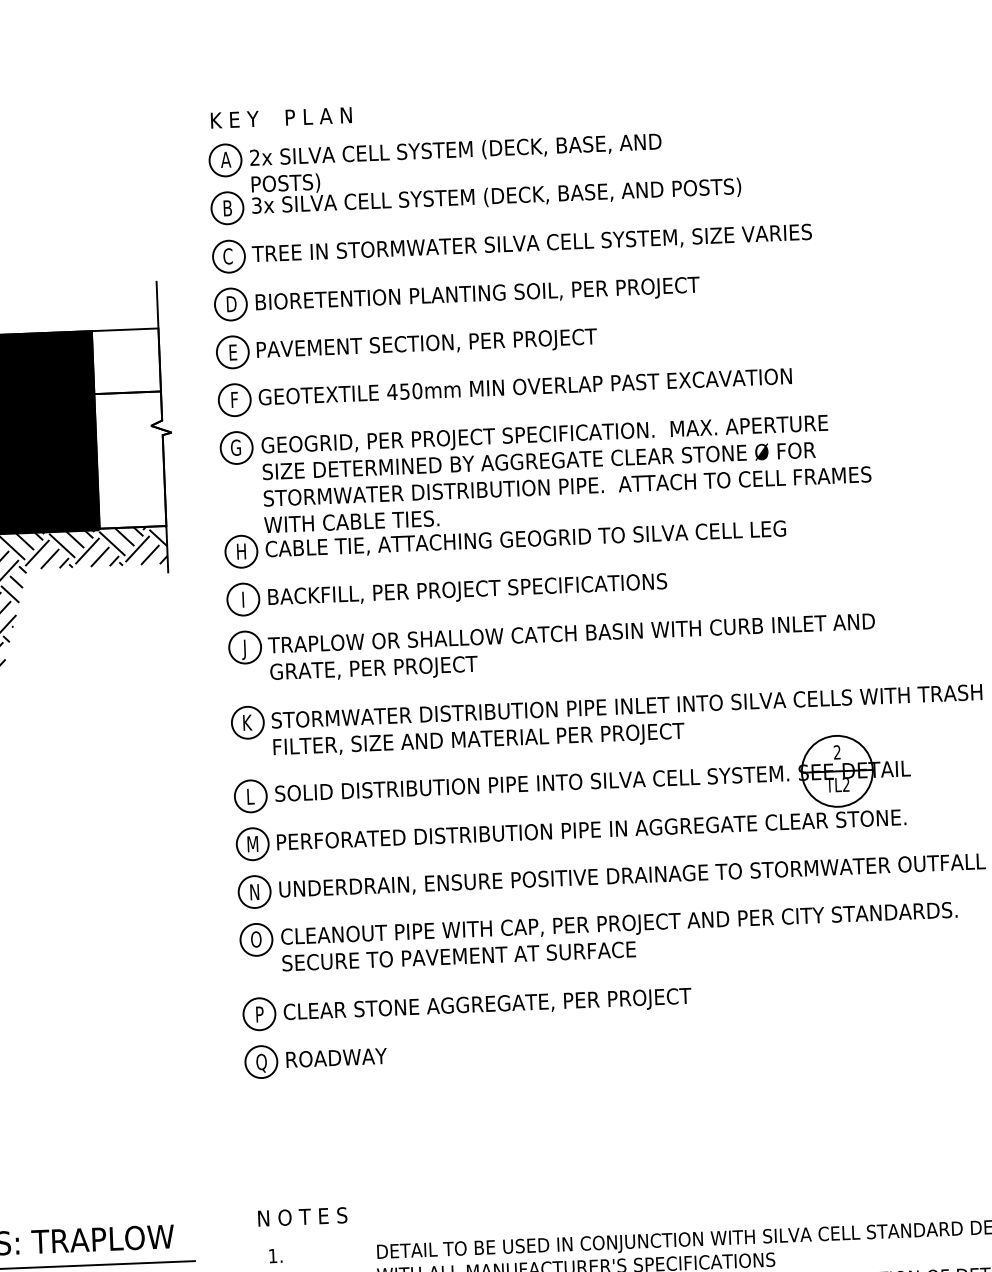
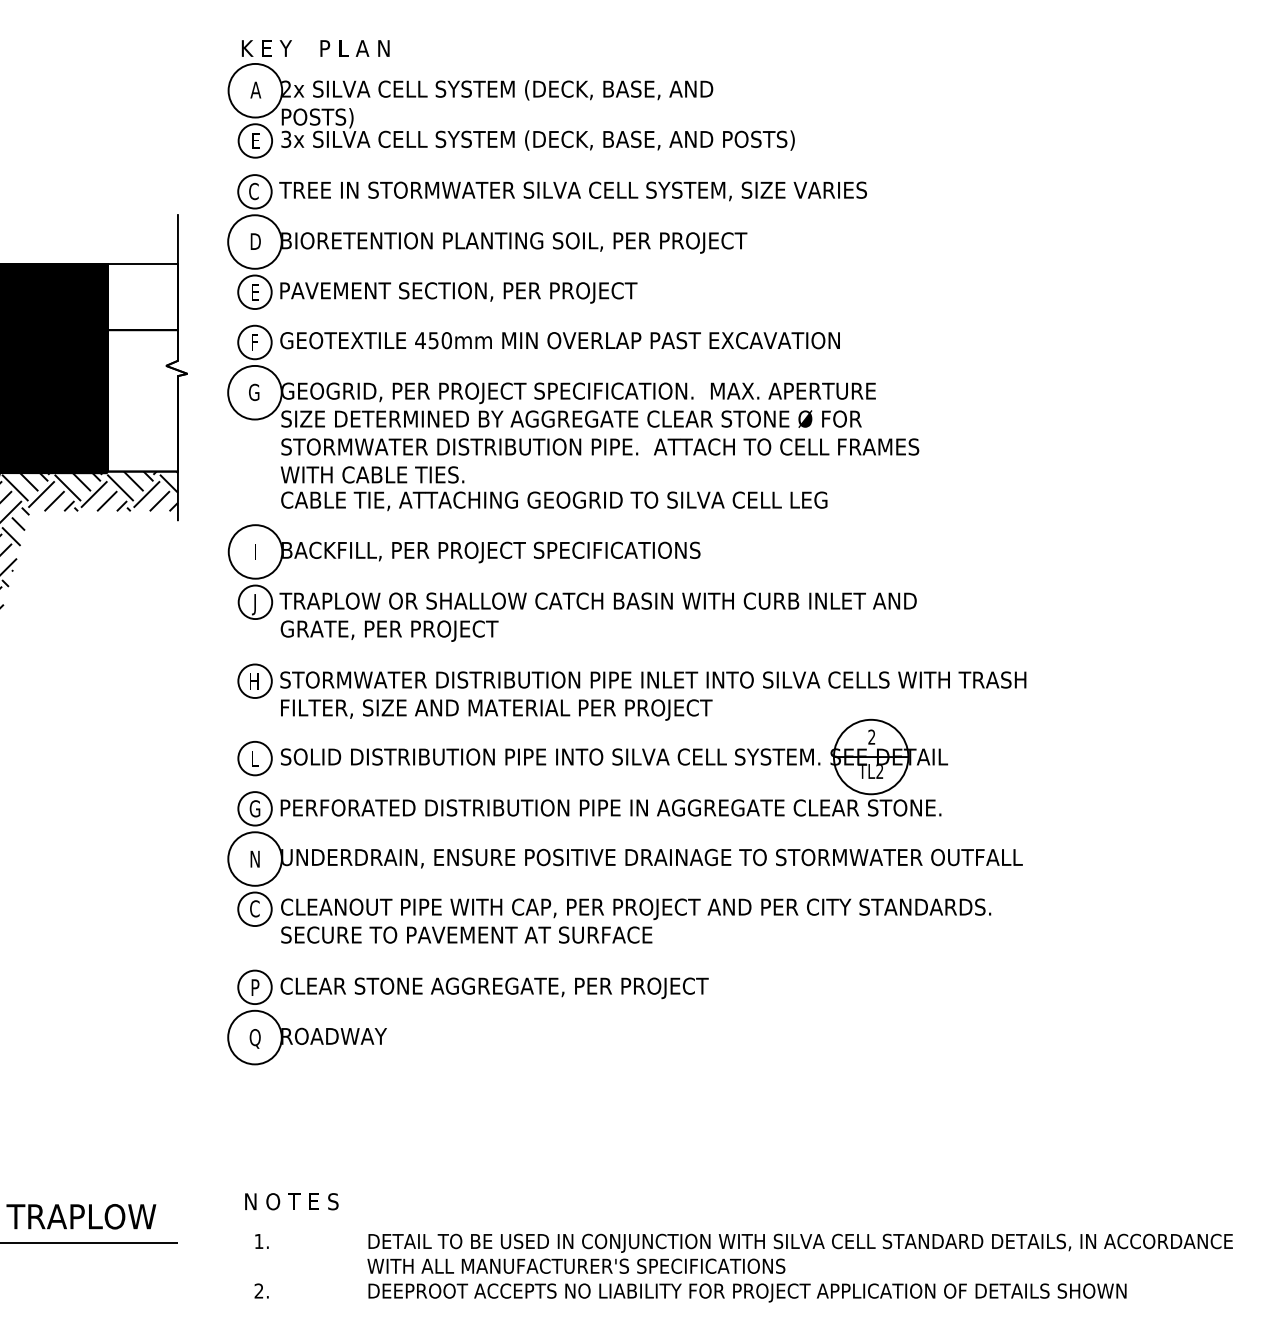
circle: (225, 160) -> (255, 90), size x1.6
text: (227, 207) -> (255, 140), B -> E
circle: (230, 304) -> (254, 241), size x1.6
circle: (236, 447) -> (254, 392), size x1.6
part: (241, 551) -> (255, 501), removed
circle: (243, 599) -> (255, 551), size x1.6
text: (247, 723) -> (254, 681), K -> H
text: (252, 843) -> (254, 808), M -> G
circle: (254, 891) -> (254, 858), size x1.6
text: (255, 939) -> (254, 908), O -> C
circle: (260, 1062) -> (254, 1037), size x1.6

